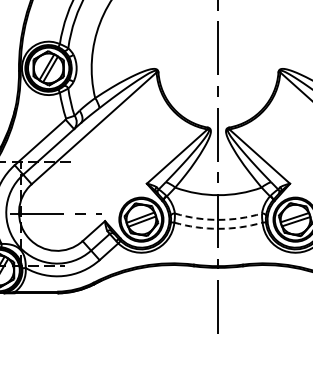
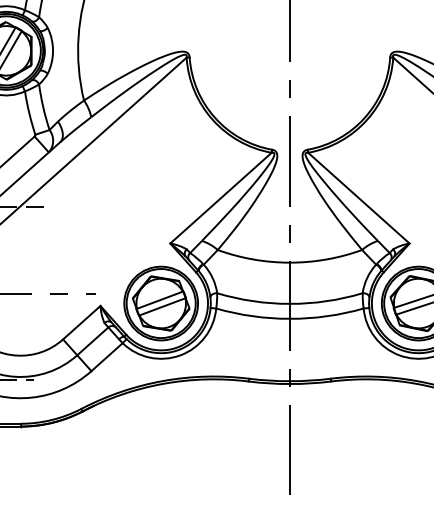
arc: (218, 219) -> (289, 303), dashed -> solid
arc: (218, 228) -> (289, 318), dashed -> solid

